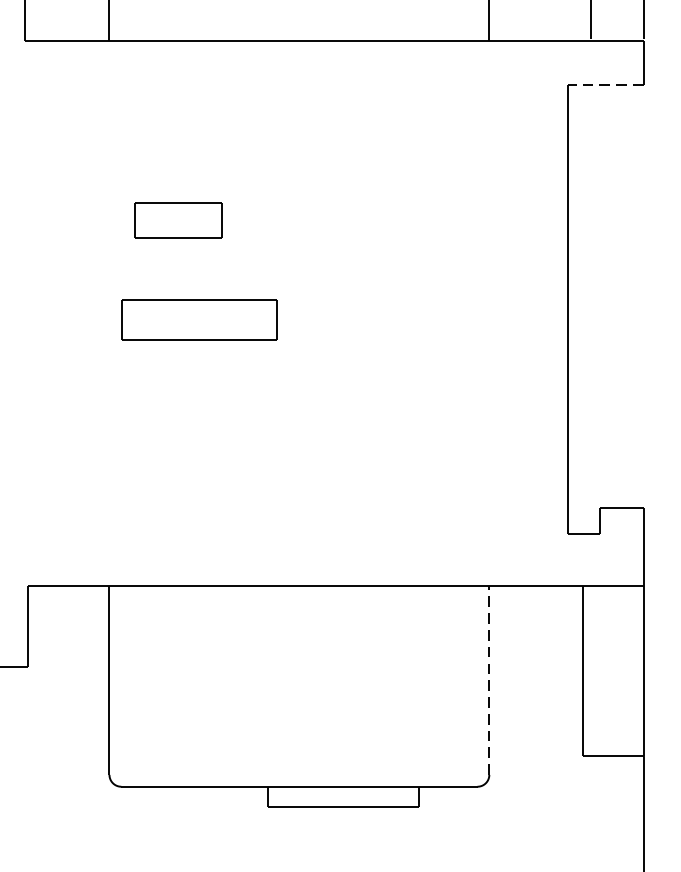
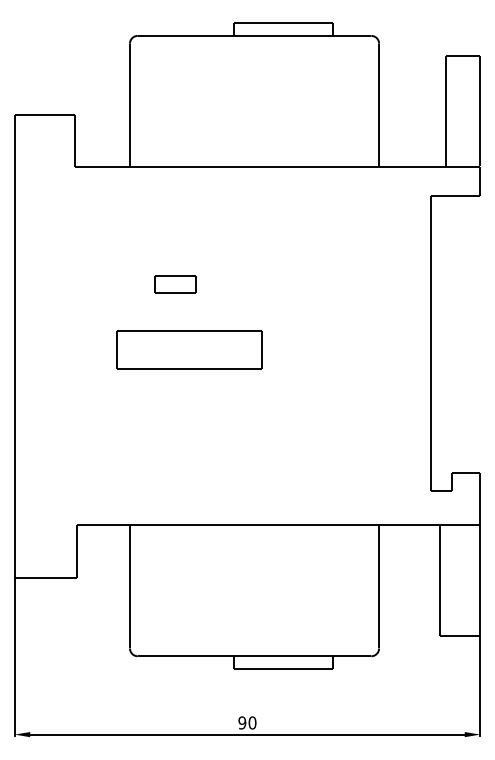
line: (605, 84) -> (455, 195), dashed -> solid
part: (178, 219) -> (175, 284), size x0.71
part: (200, 318) -> (189, 349), size x1.43
line: (489, 680) -> (379, 586), dashed -> solid

